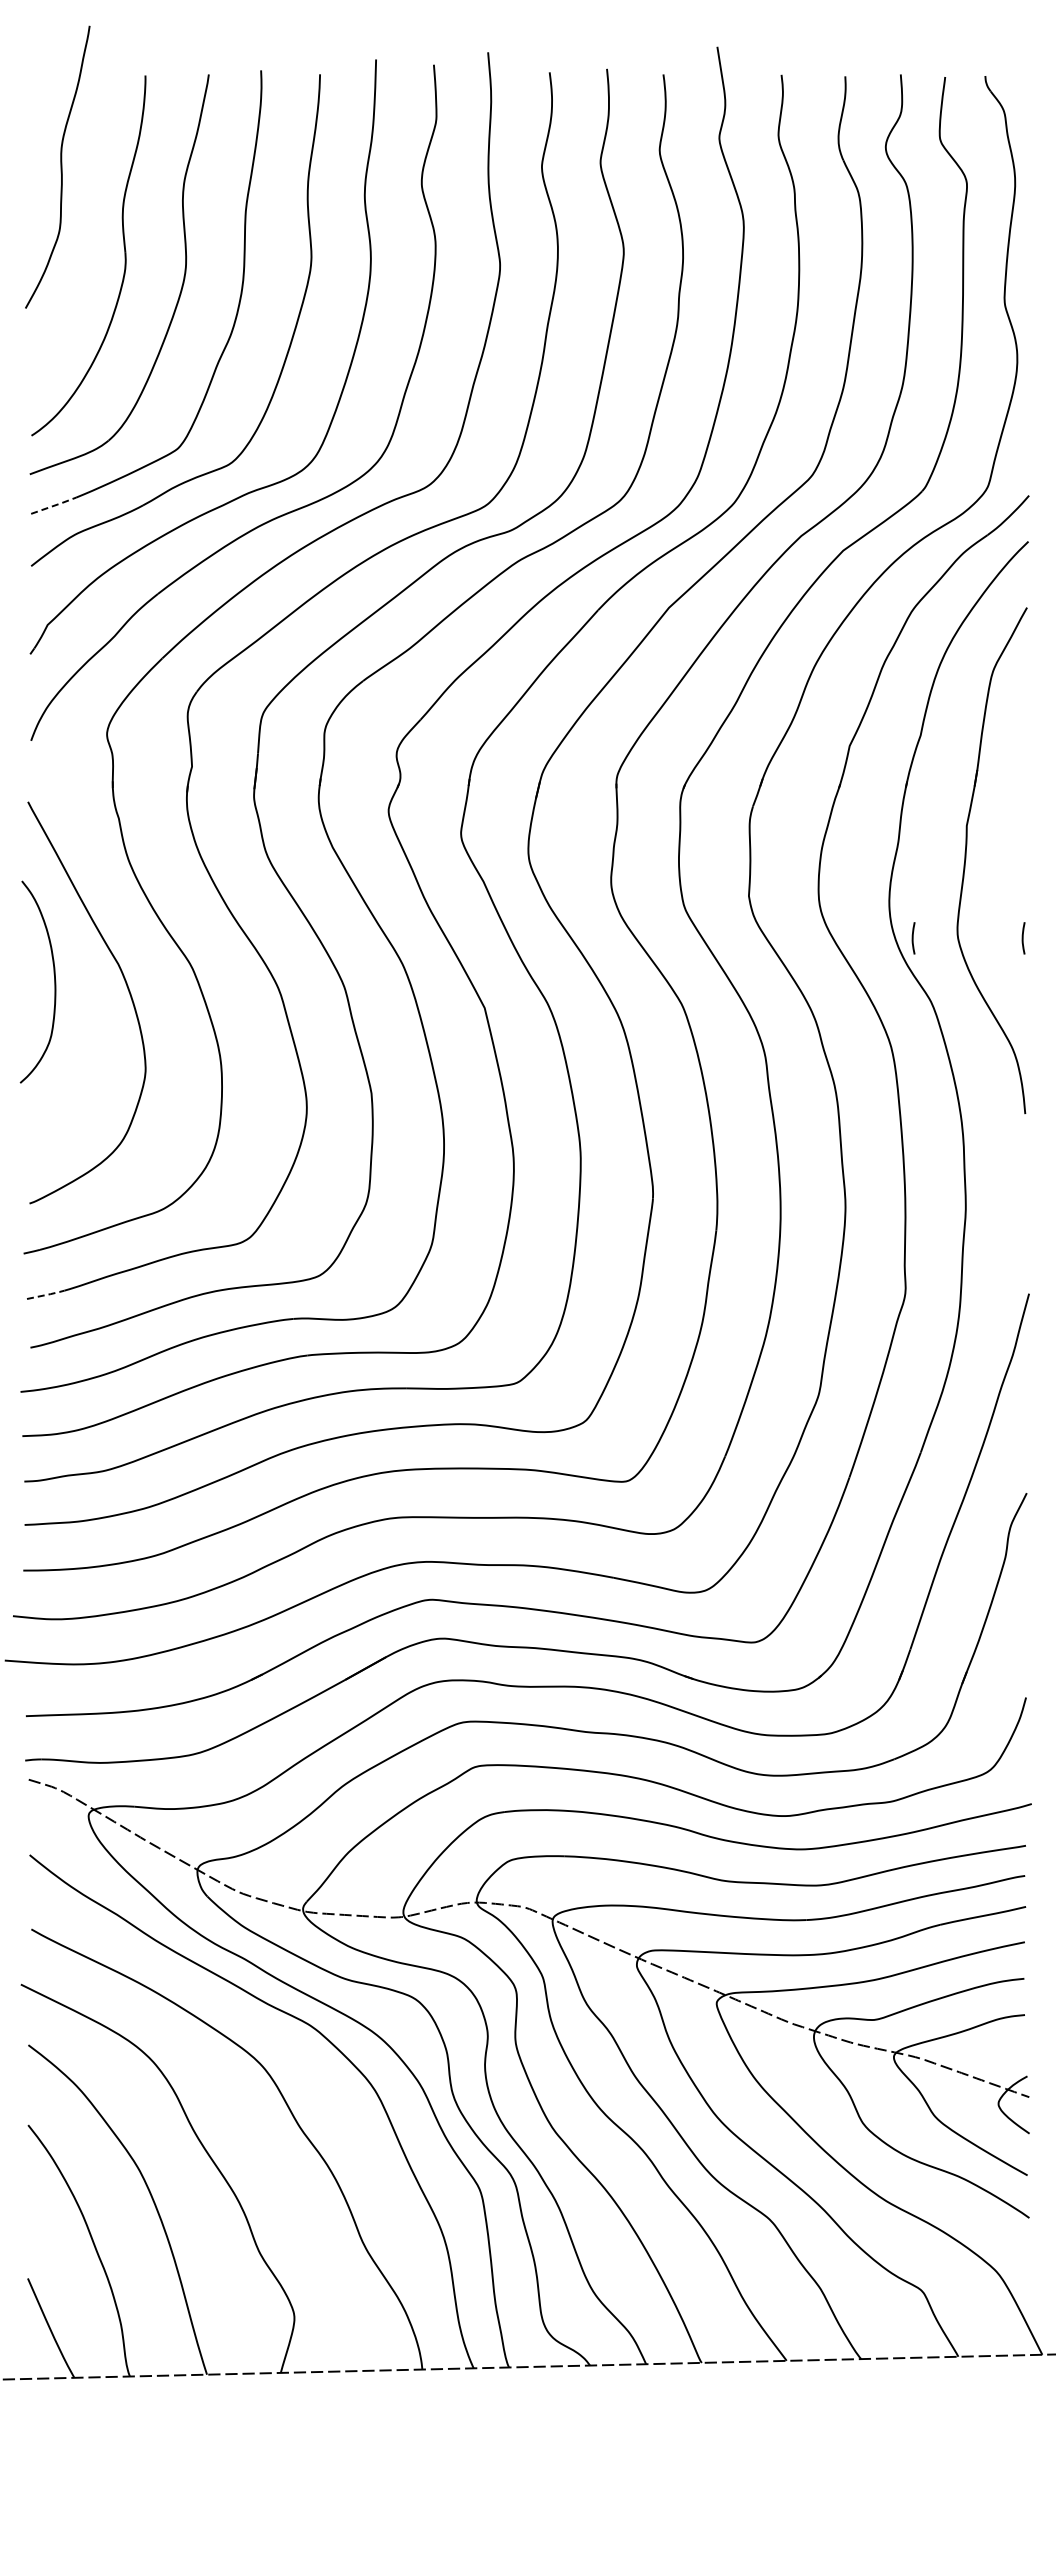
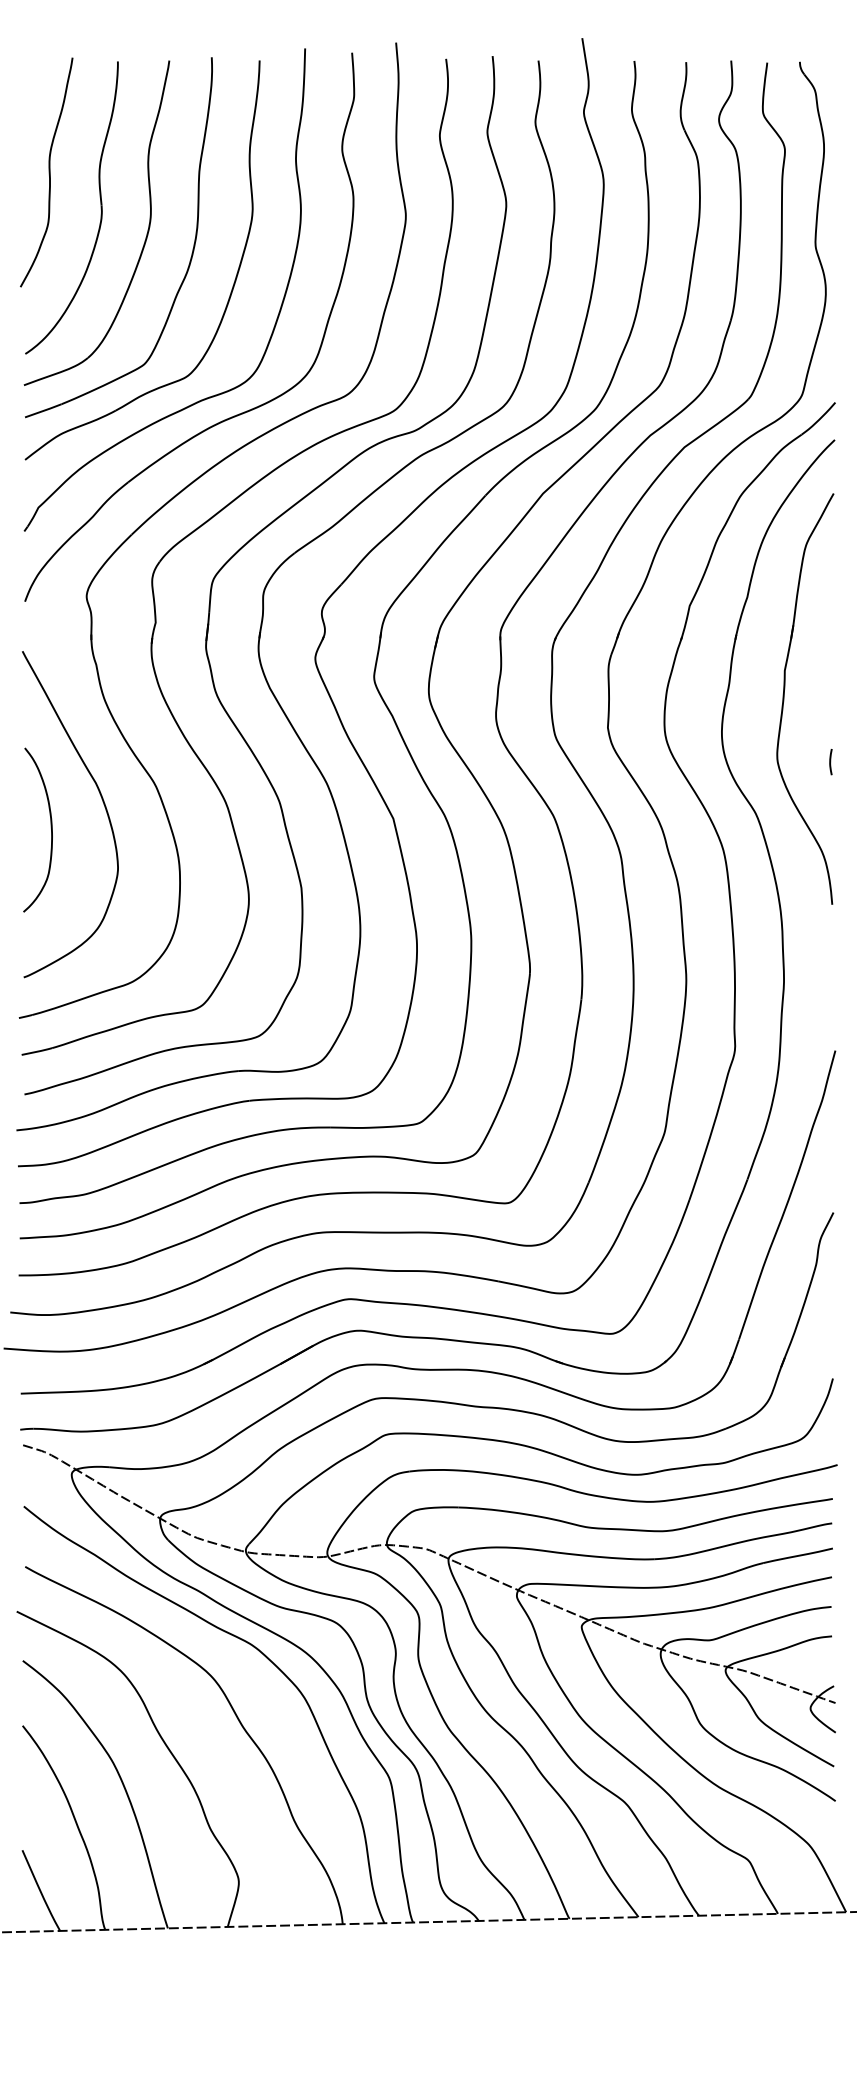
curve: (60, 166) -> (48, 171), moved
line: (54, 505) -> (44, 410), dashed -> solid
curve: (913, 938) -> (741, 762), removed
curve: (54, 981) -> (51, 829), moved
line: (46, 1294) -> (37, 1051), dashed -> solid

